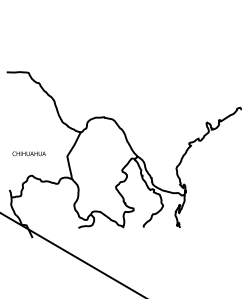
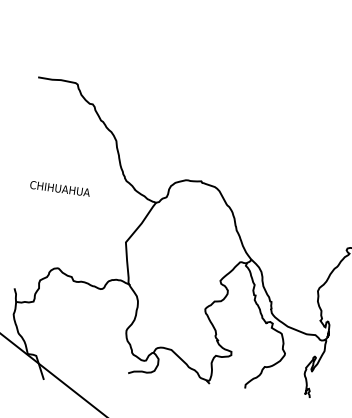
text: (28, 153) -> (58, 187), moved

